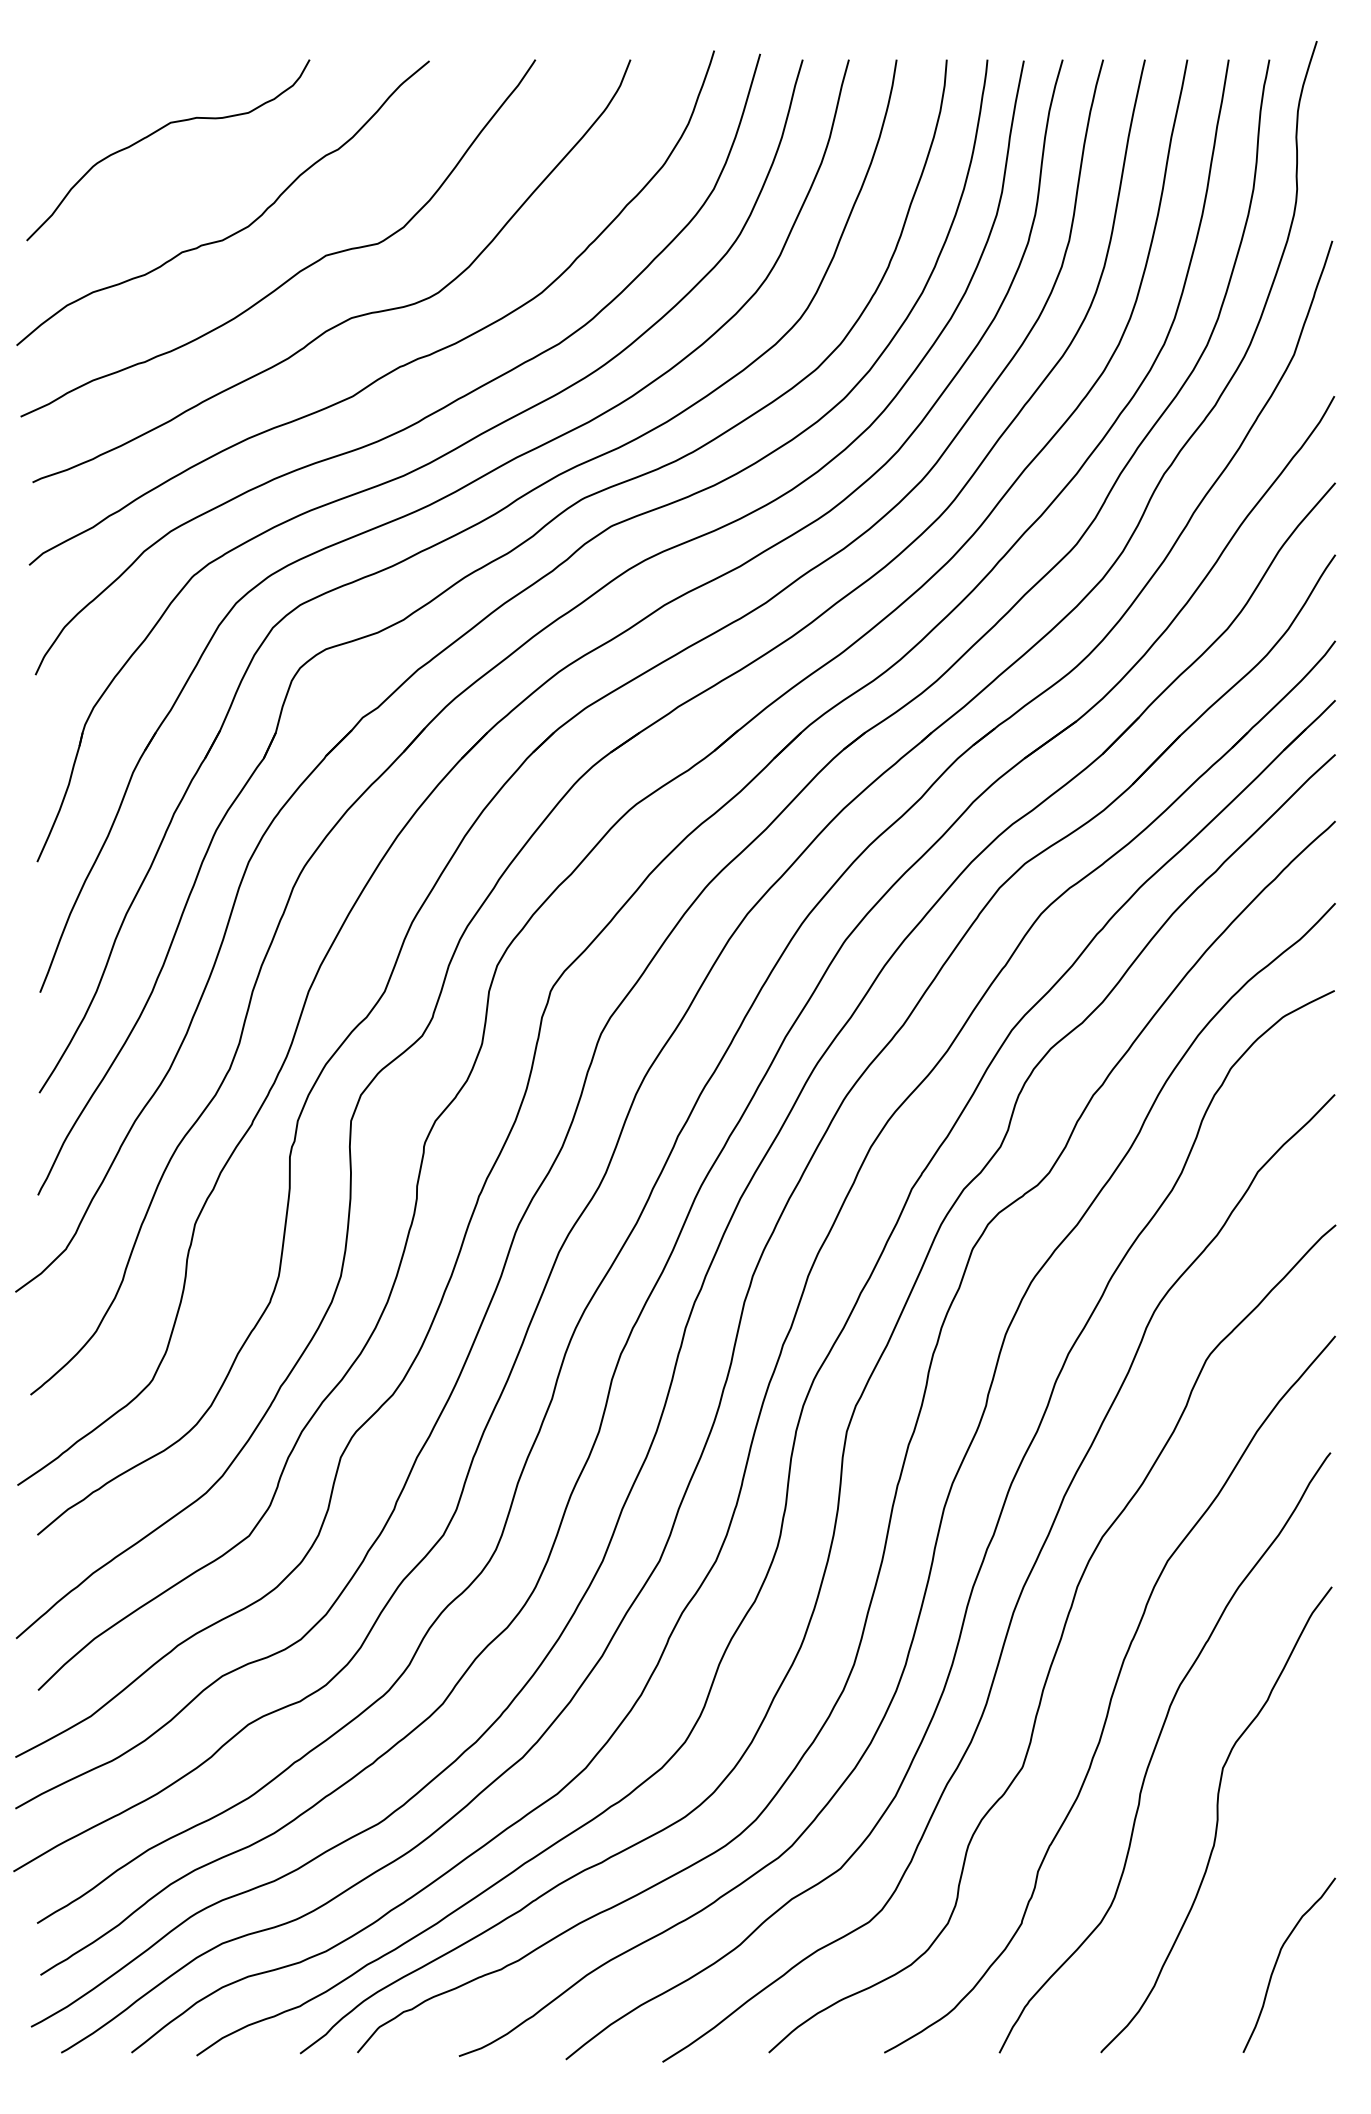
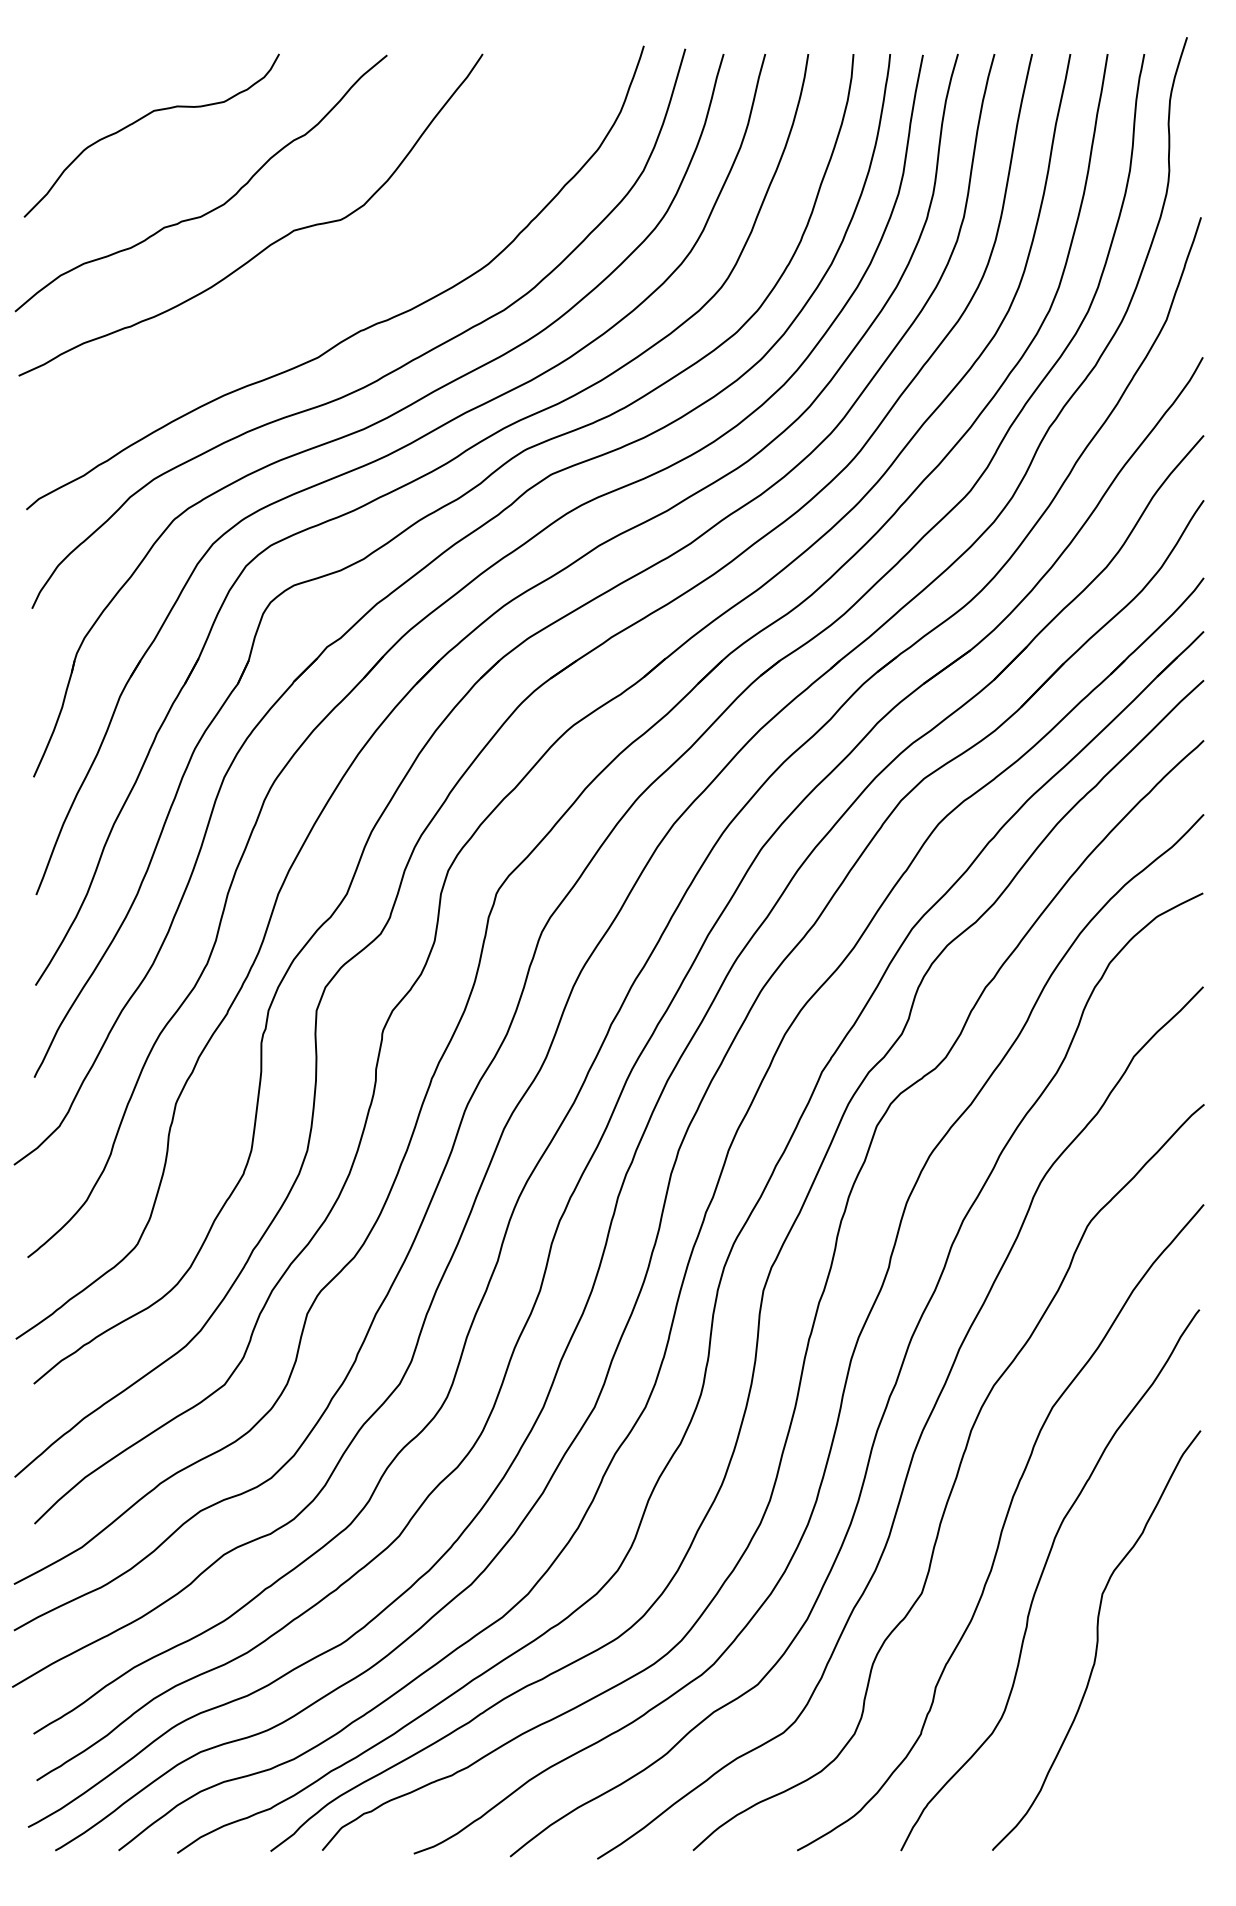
curve: (352, 316) -> (317, 285), removed
curve: (1278, 1960) -> (1152, 1767), removed

